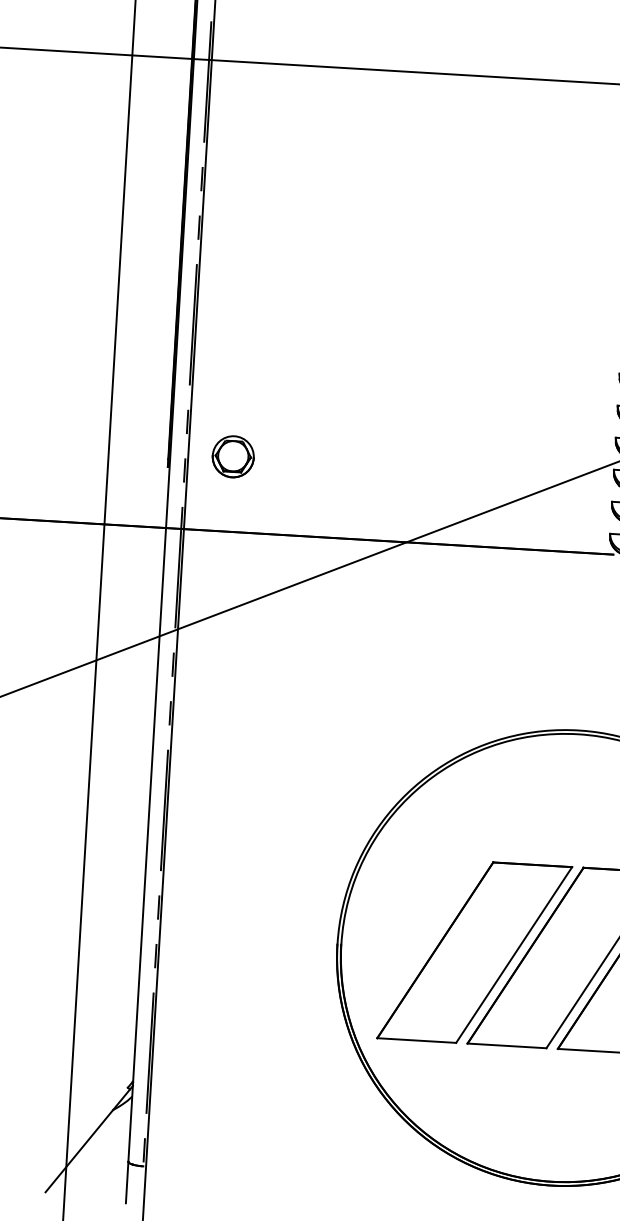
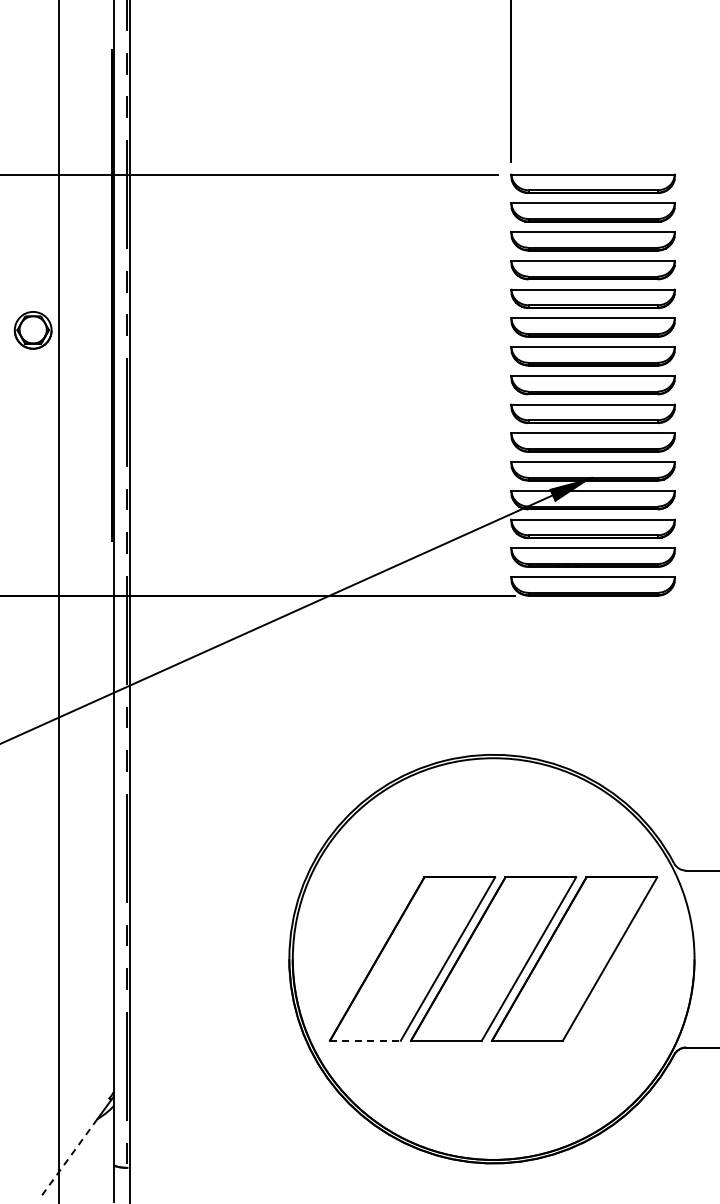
part: (232, 456) -> (32, 330), moved
line: (416, 1040) -> (365, 1040), solid -> dashed
line: (79, 1150) -> (69, 1157), solid -> dashed

